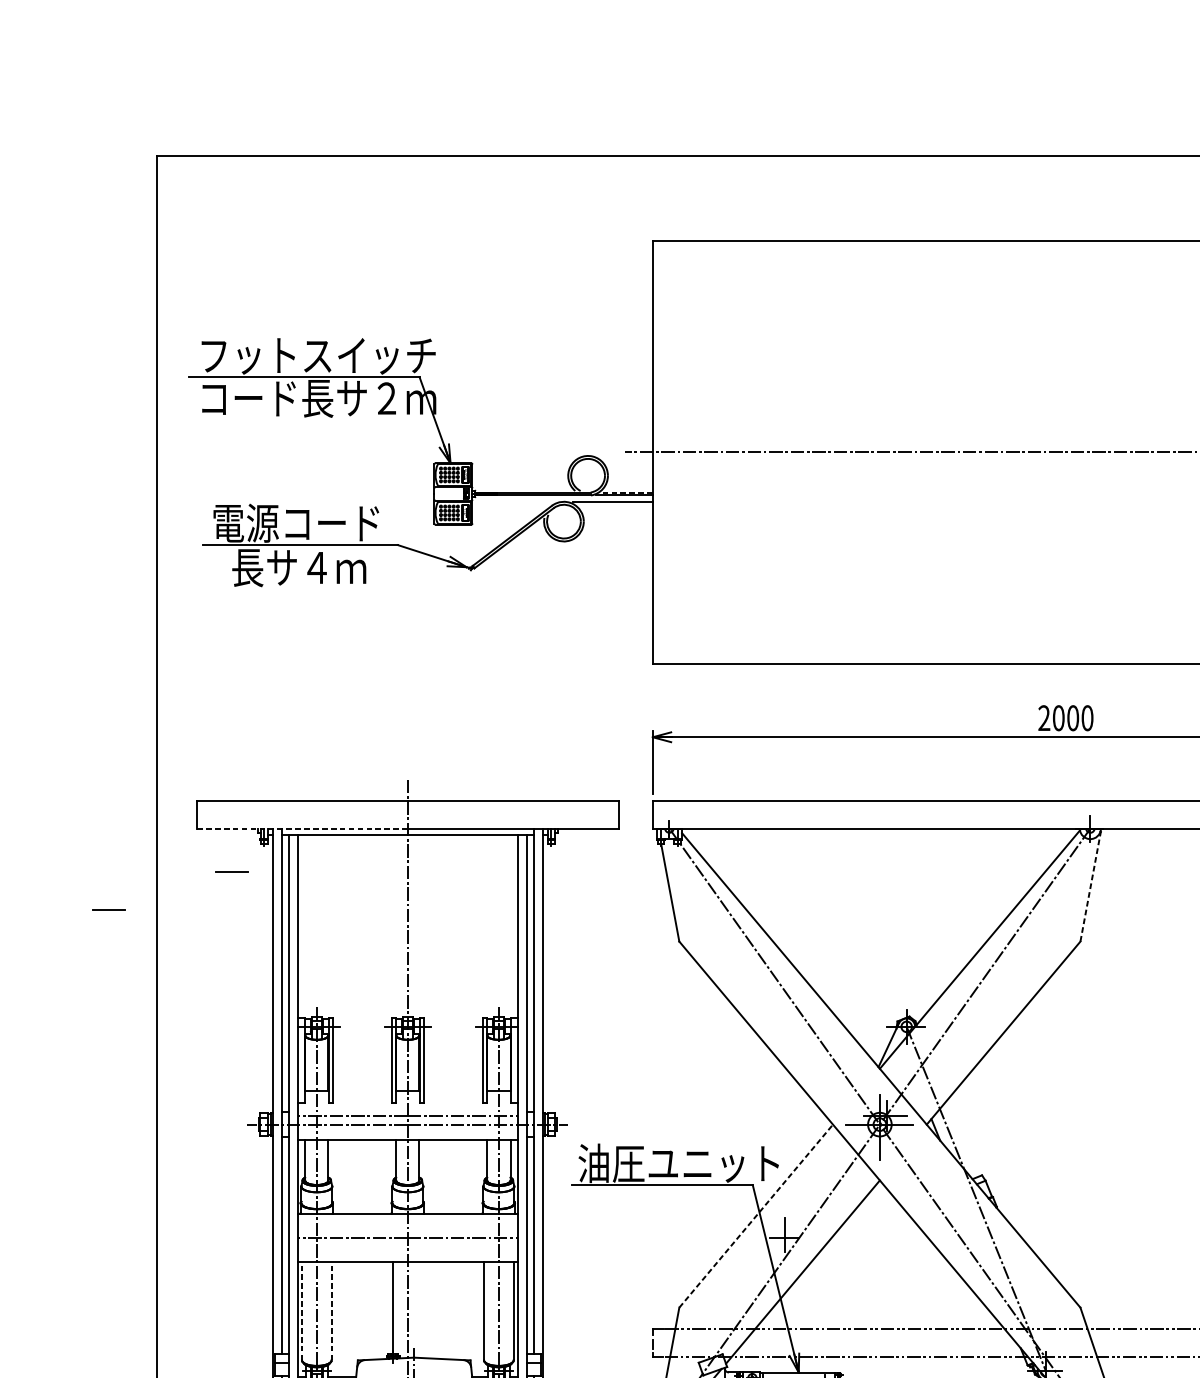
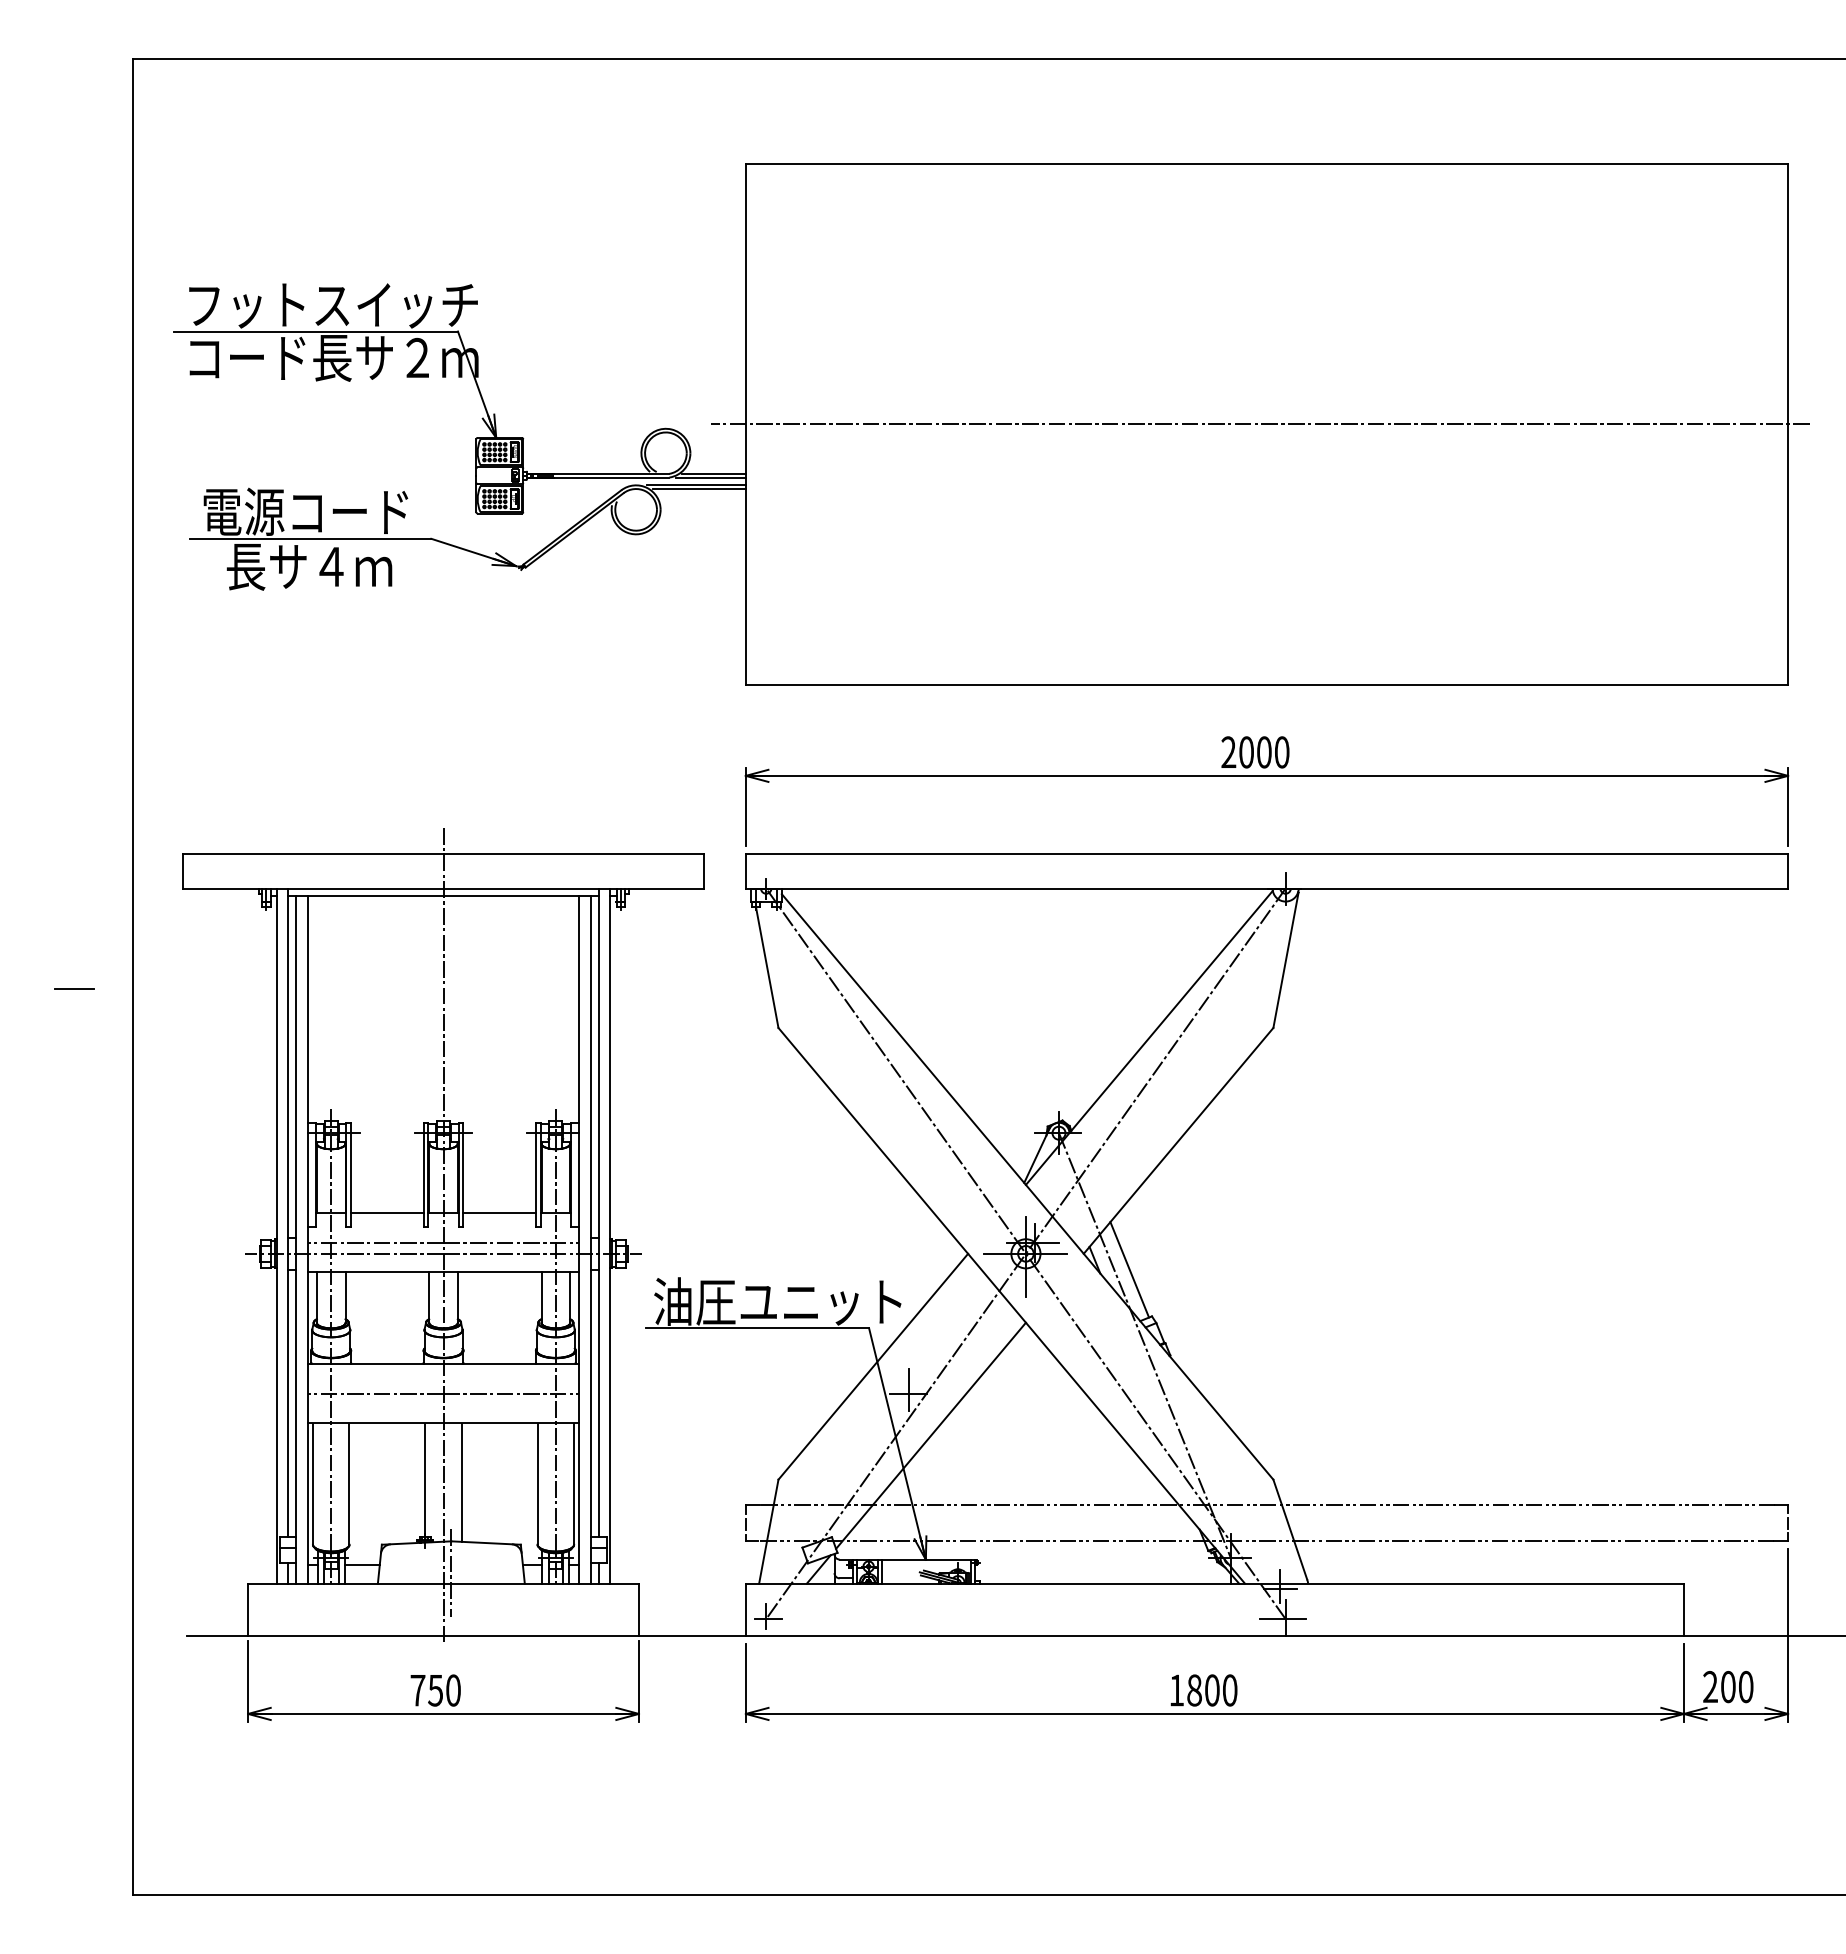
line: (626, 492) -> (713, 473), dashed -> solid
line: (614, 505) -> (698, 489), added
line: (301, 829) -> (312, 889), dashed -> solid
line: (231, 872) -> (226, 942), removed
line: (1090, 886) -> (1285, 960), dashed -> solid
line: (362, 1091) -> (387, 1212), added
line: (453, 1091) -> (499, 1212), added
line: (963, 1137) -> (1129, 1269), added
line: (756, 1215) -> (873, 1366), dashed -> solid
line: (422, 1309) -> (461, 1482), added
line: (301, 1311) -> (312, 1484), dashed -> solid
line: (331, 1311) -> (349, 1484), dashed -> solid

